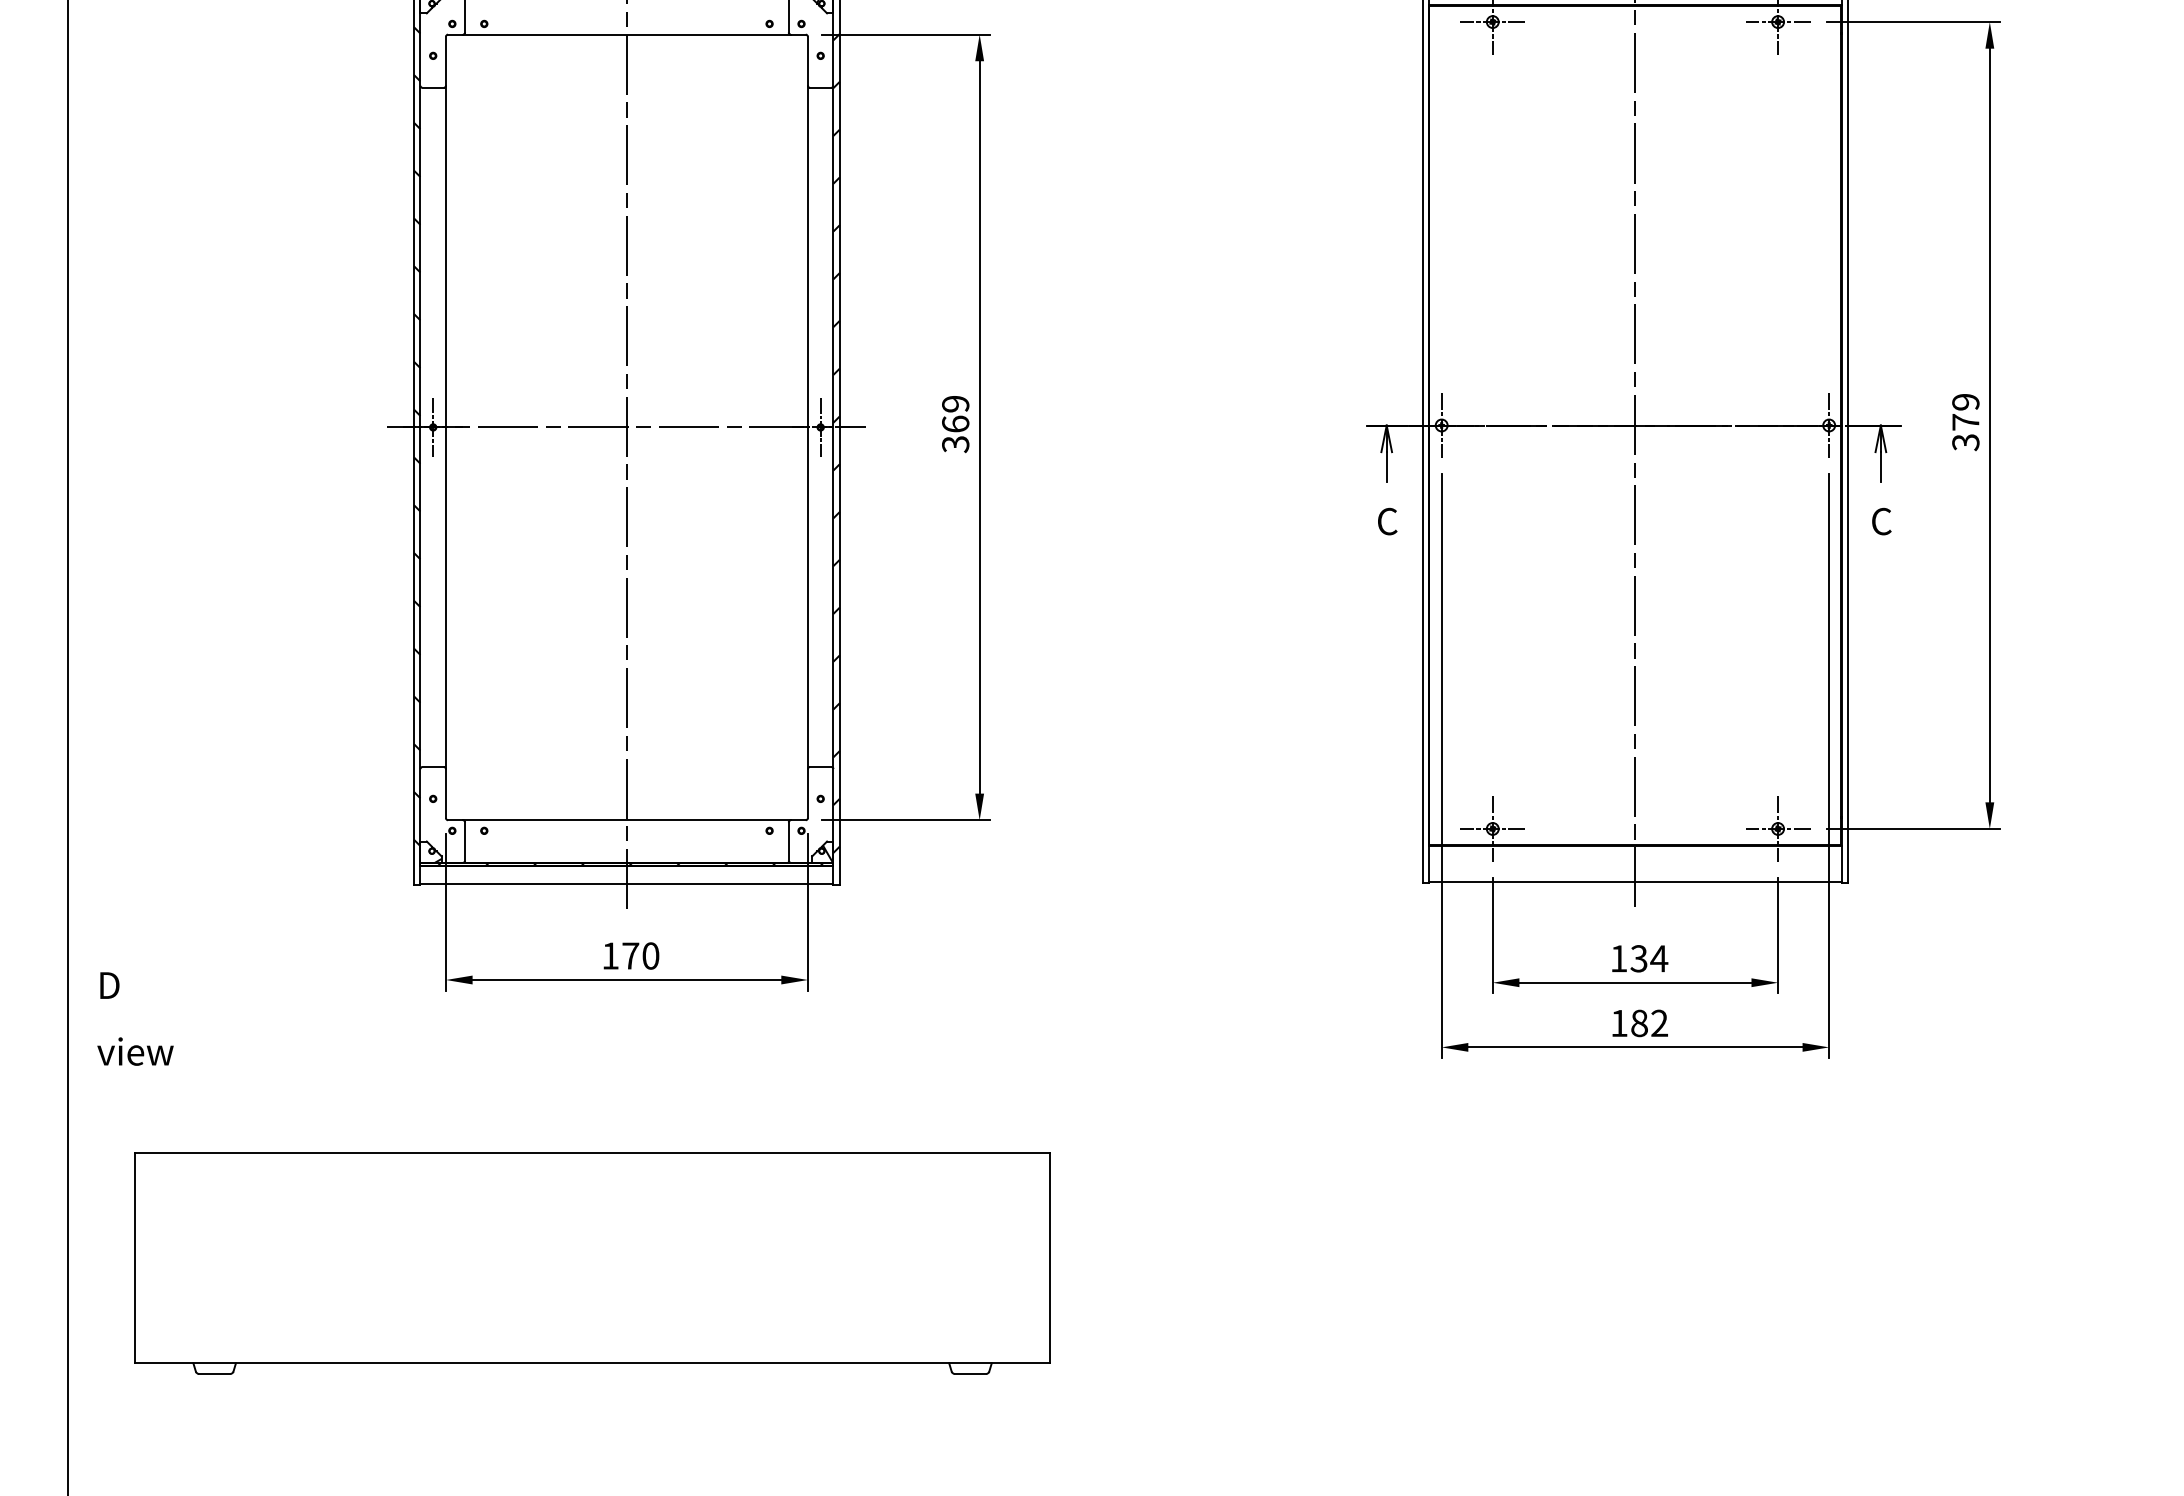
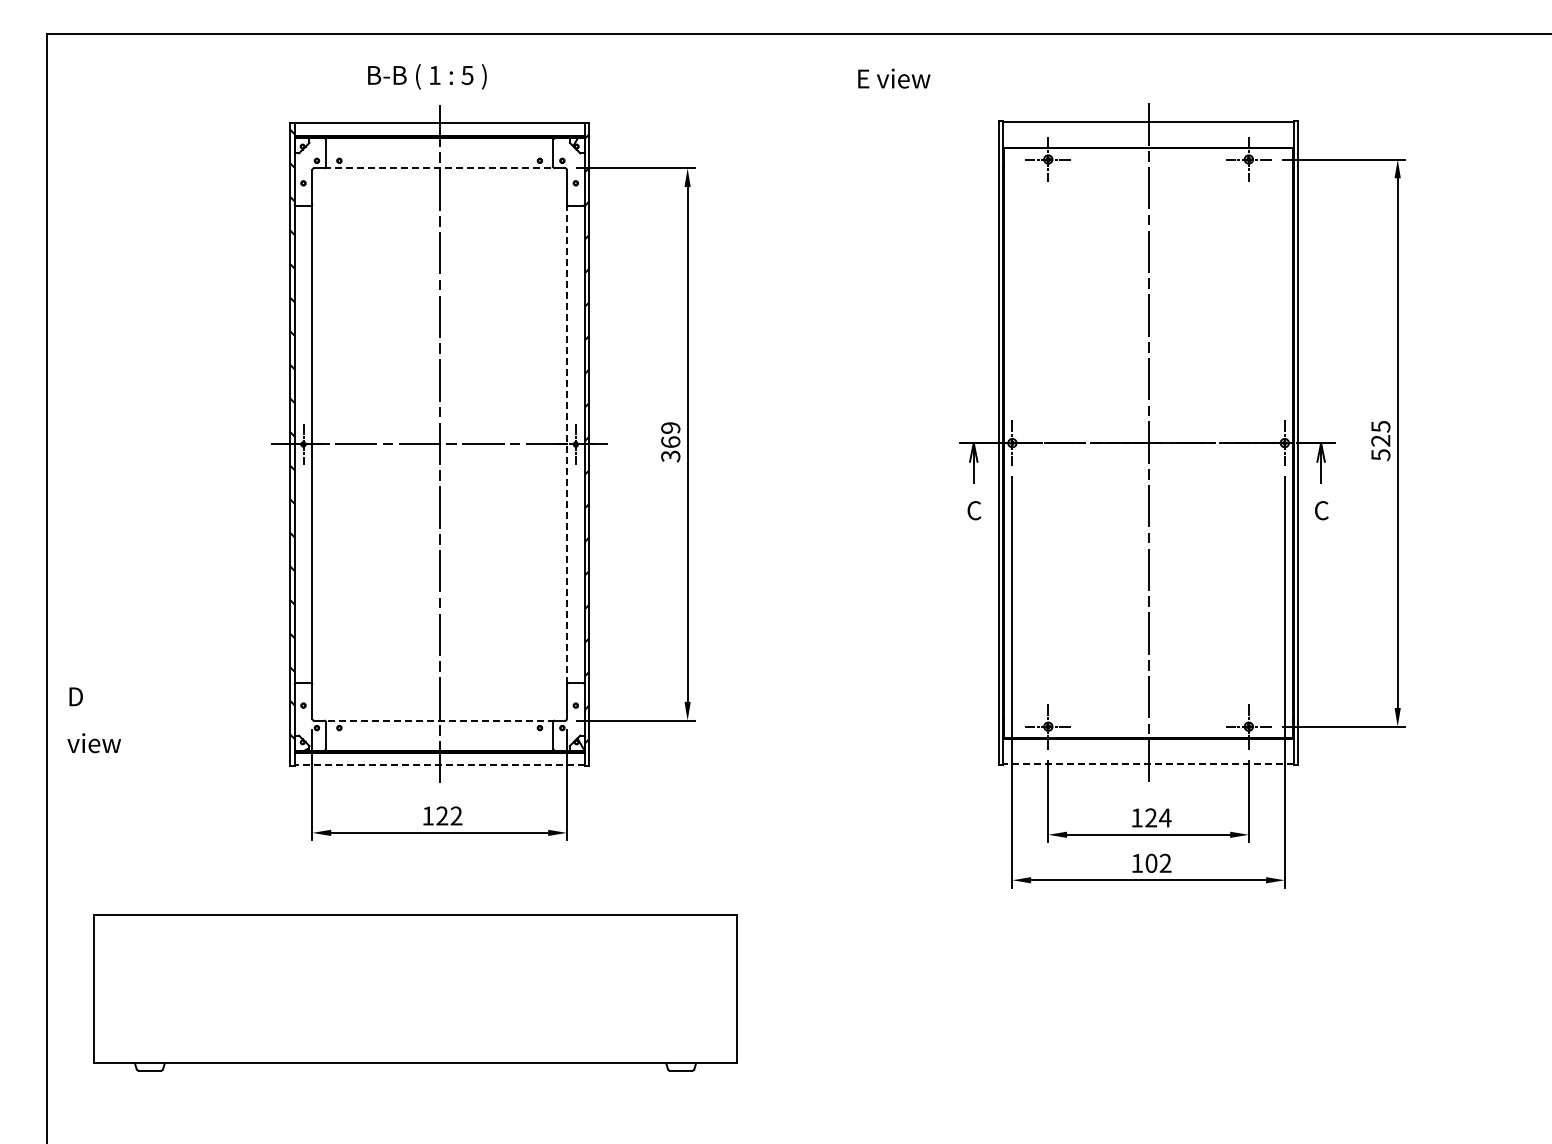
line: (628, 34) -> (440, 168), solid -> dashed
text: (1965, 421) -> (1380, 440), 379 -> 525
line: (807, 427) -> (566, 444), solid -> dashed
line: (626, 820) -> (439, 720), solid -> dashed
line: (1635, 882) -> (1148, 764), solid -> dashed
line: (626, 884) -> (439, 765), solid -> dashed
text: (640, 955) -> (449, 815), 170 -> 122
text: (1639, 958) -> (1151, 817), 134 -> 124
text: (134, 1019) -> (93, 720), moved
text: (1639, 1023) -> (1151, 863), 182 -> 102
part: (592, 1262) -> (415, 992), moved

